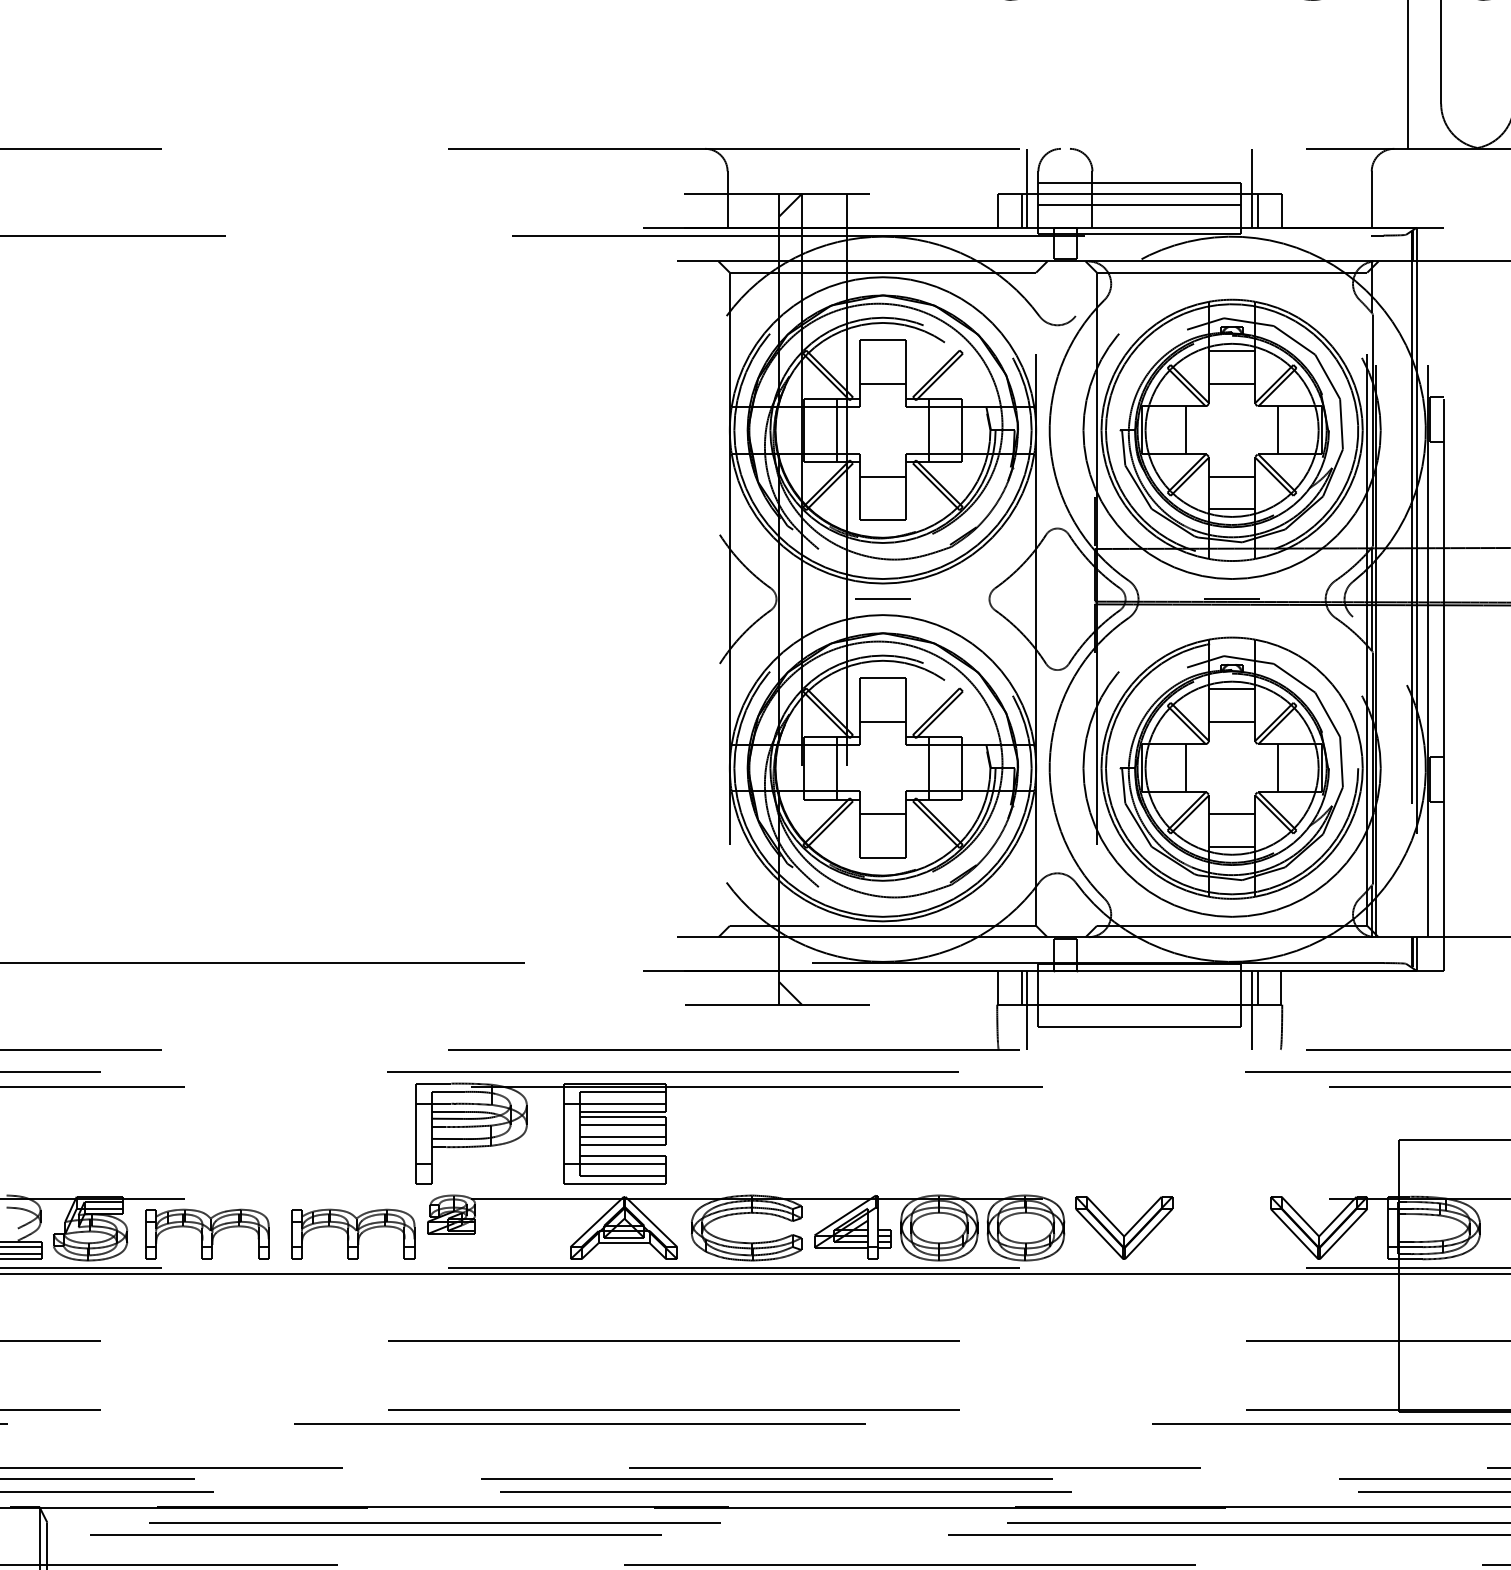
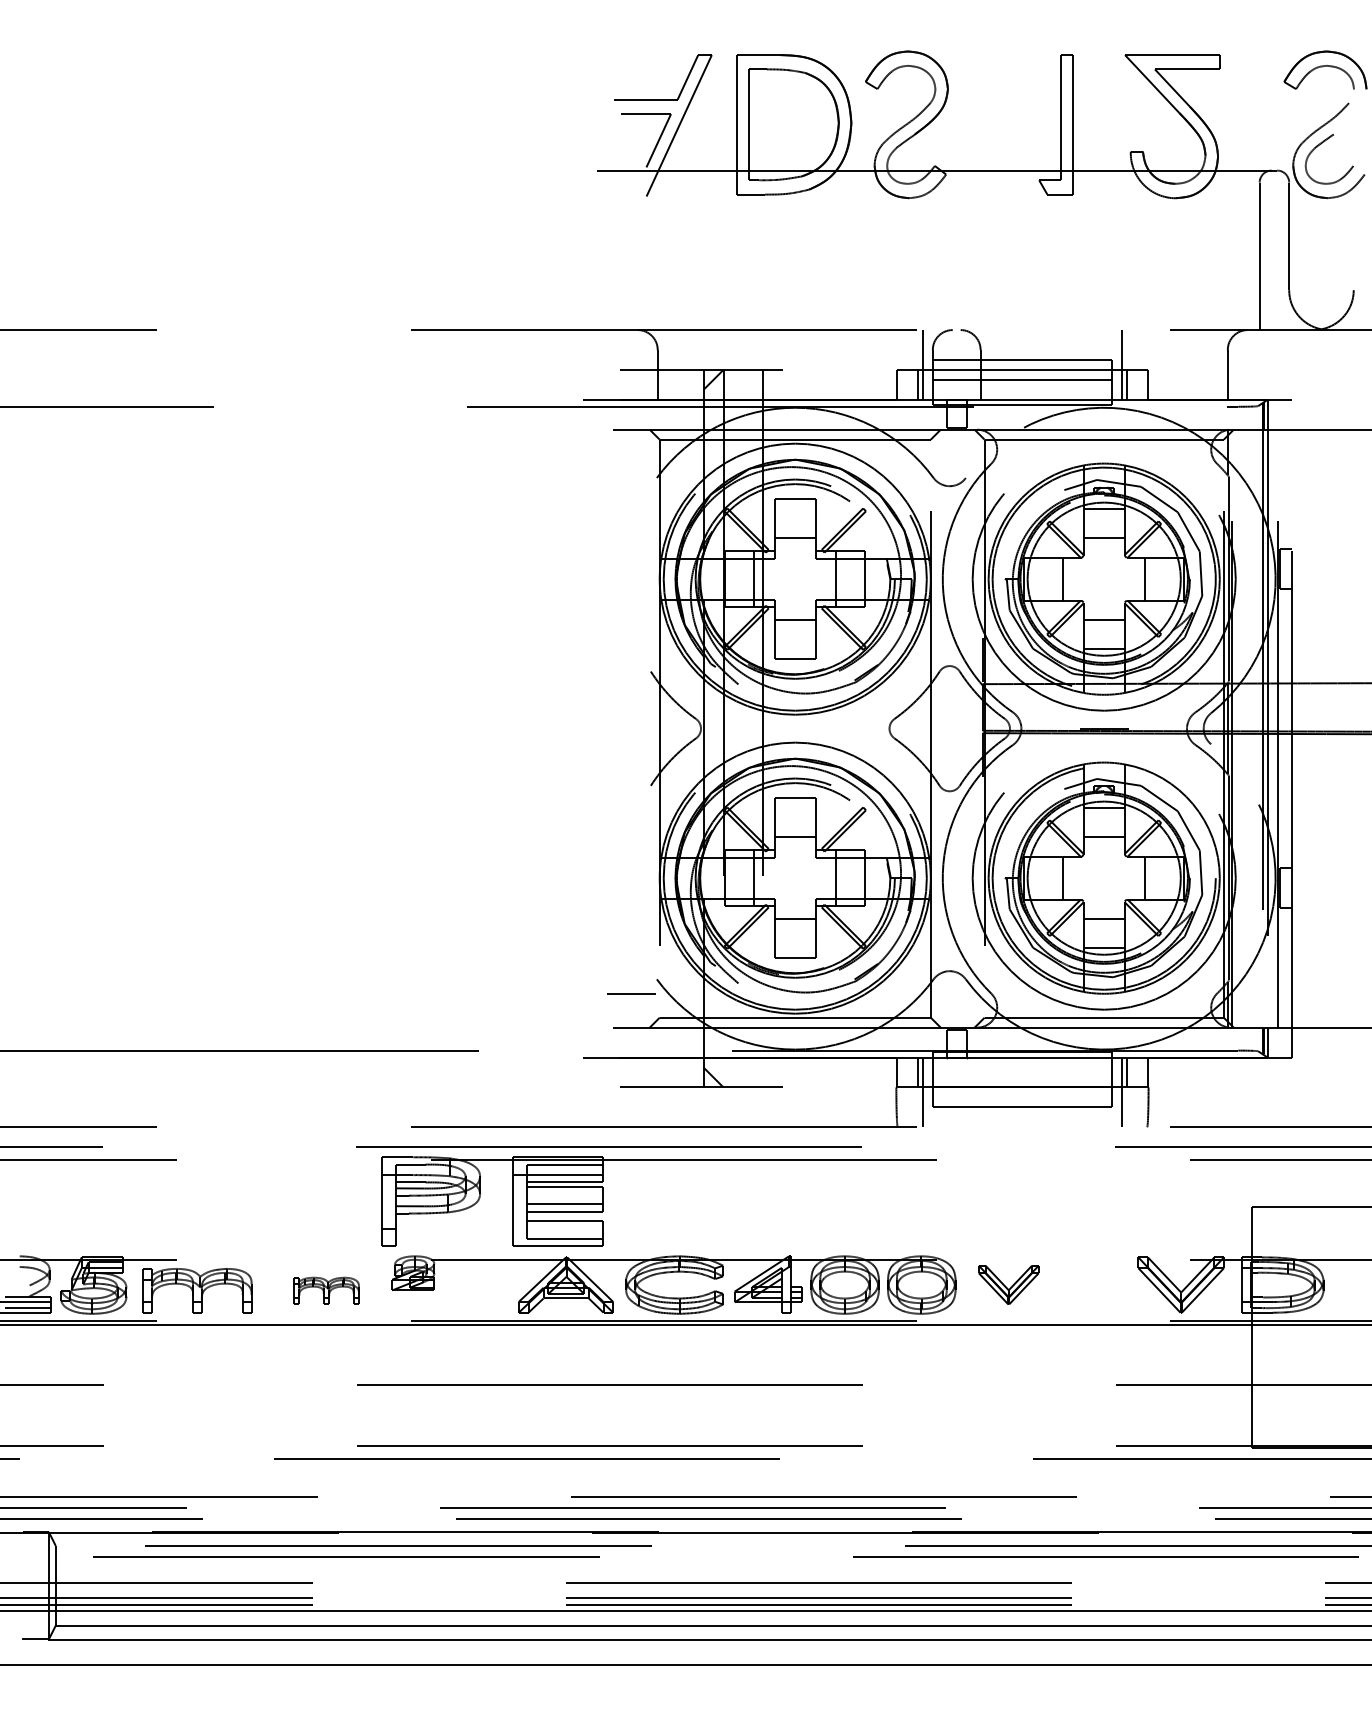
line: (883, 599) -> (631, 993), moved
line: (622, 1124) -> (564, 1193), removed
line: (614, 1164) -> (557, 1228), removed
part: (1123, 1227) -> (1008, 1284), size x0.7
part: (353, 1234) -> (326, 1290), size x0.6

